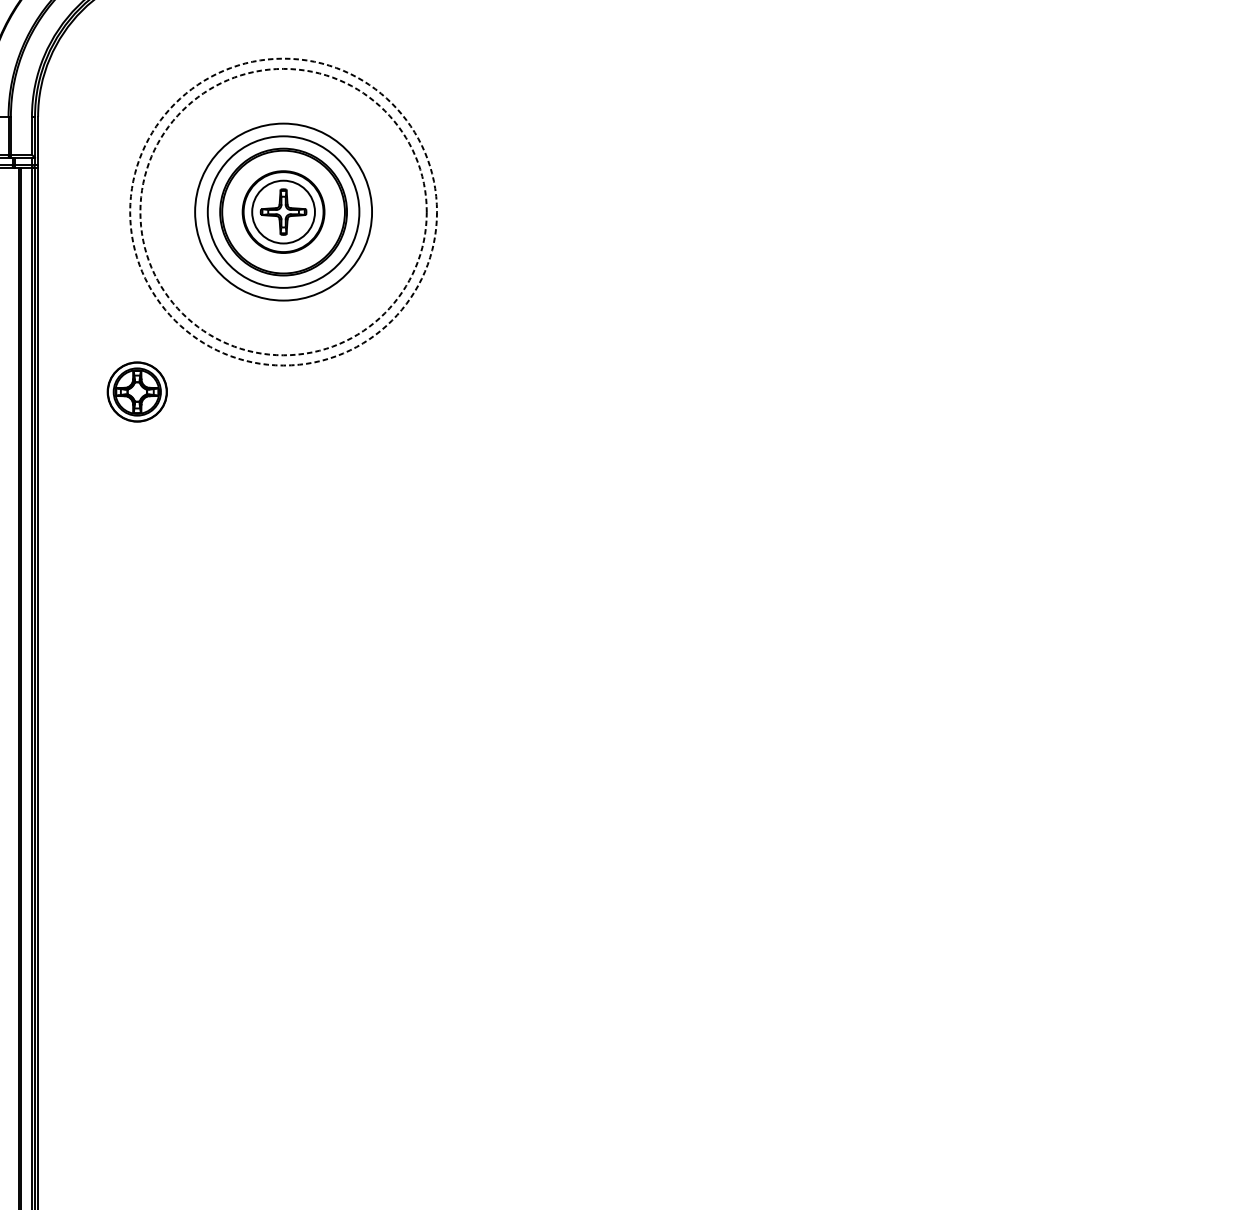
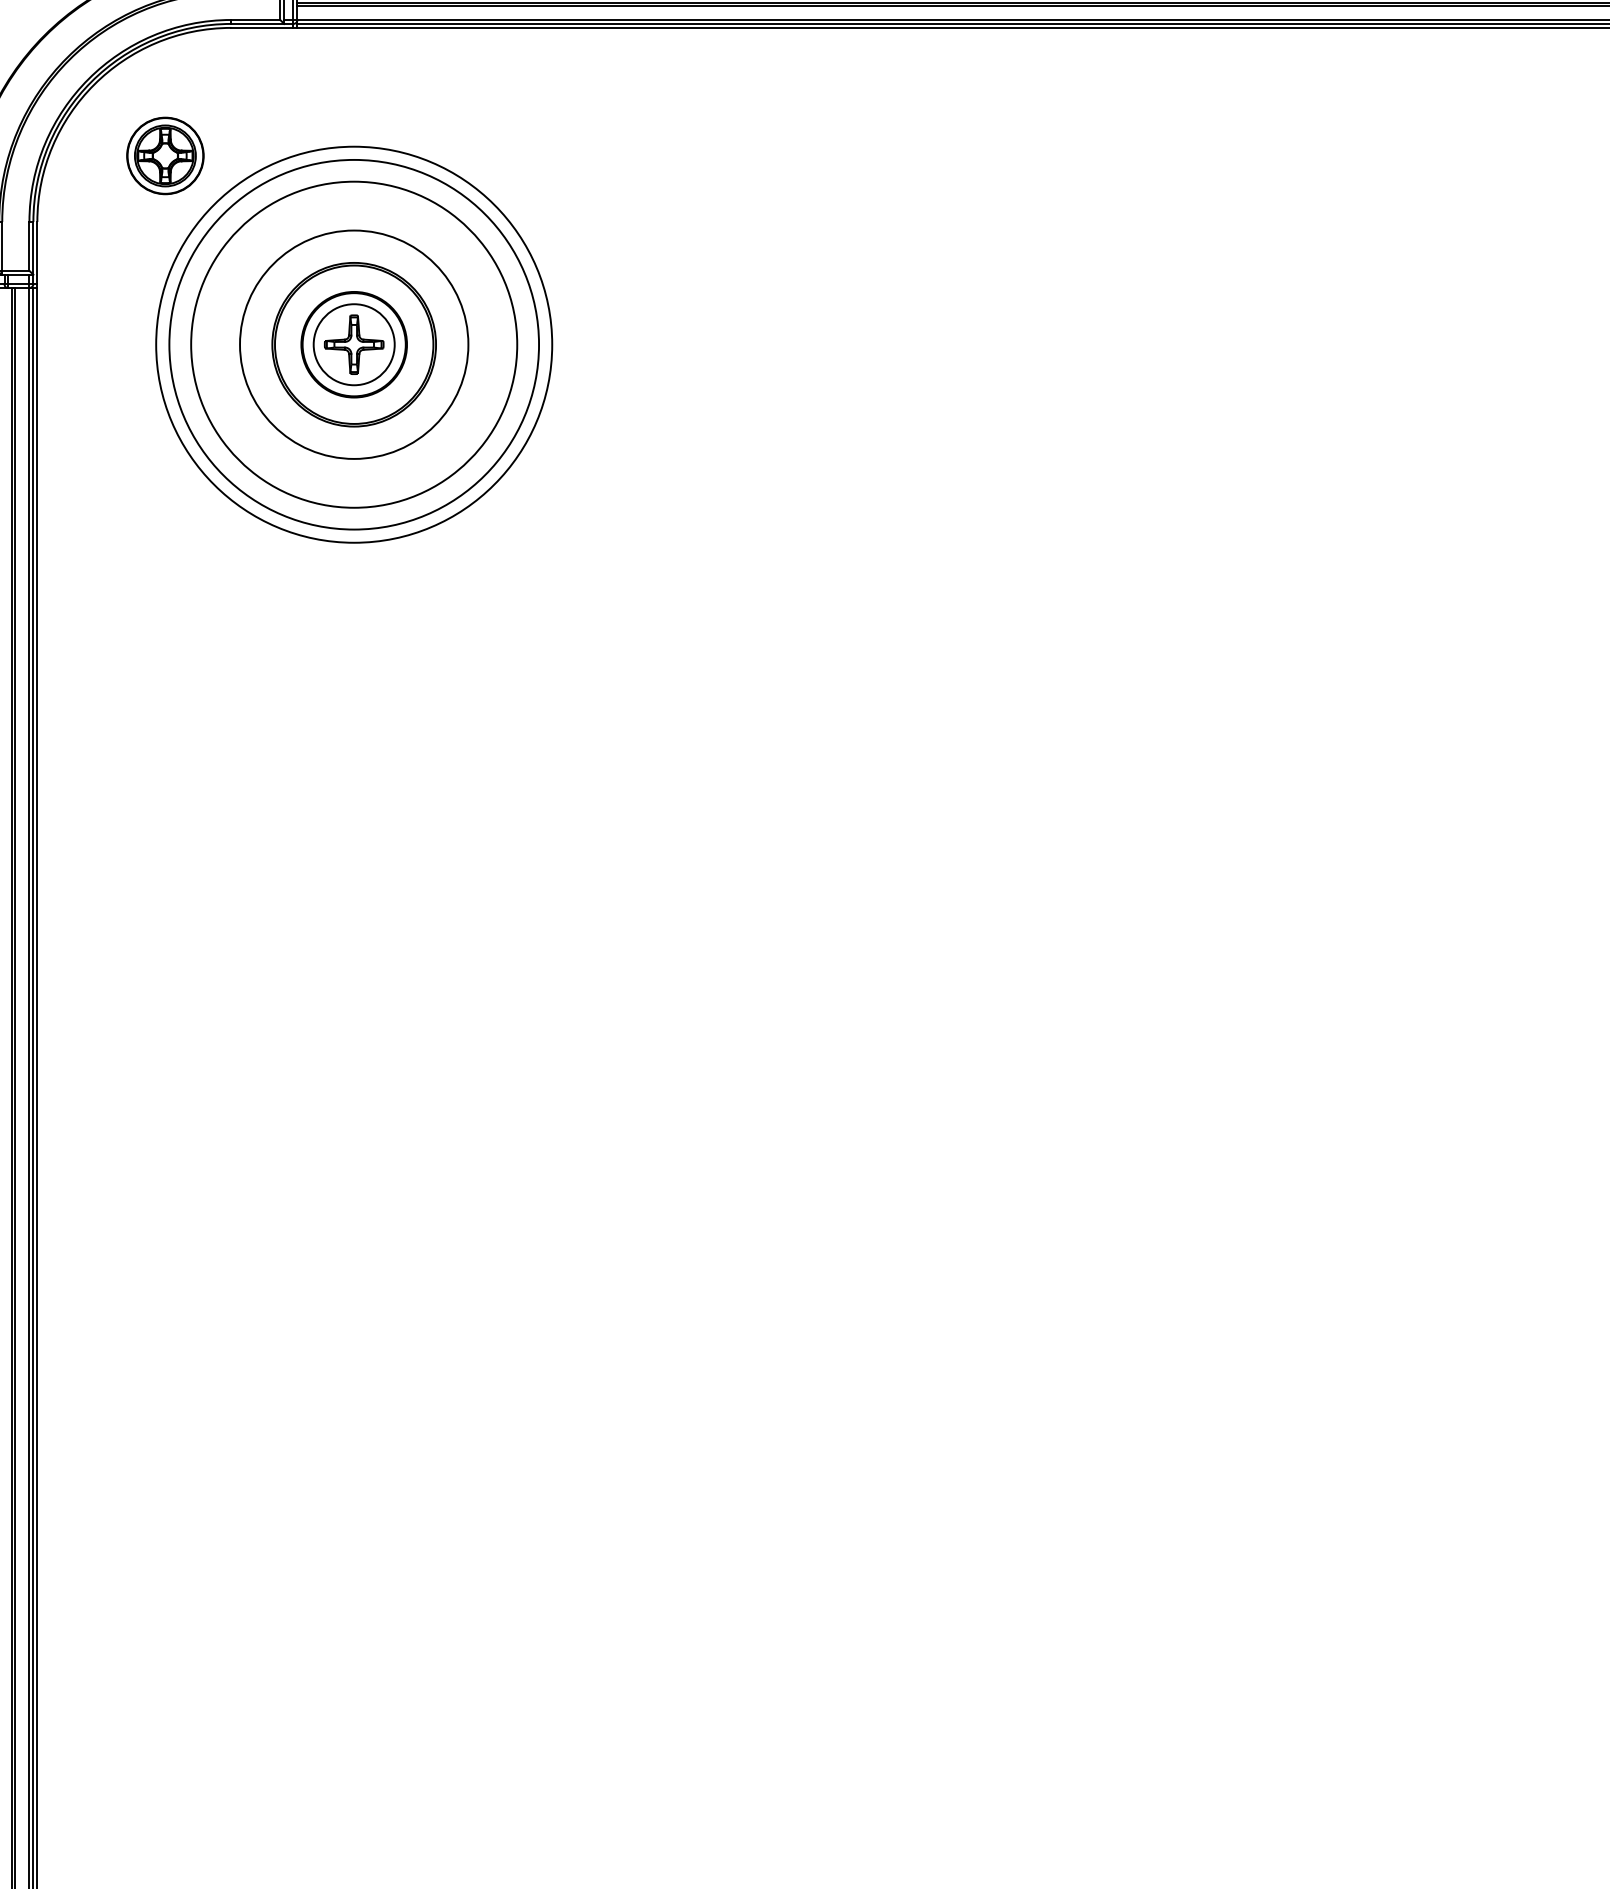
circle: (283, 211) -> (354, 344), dashed -> solid
circle: (283, 211) -> (354, 344), dashed -> solid
circle: (283, 211) -> (354, 344), size x1.67
part: (137, 391) -> (165, 155), moved

